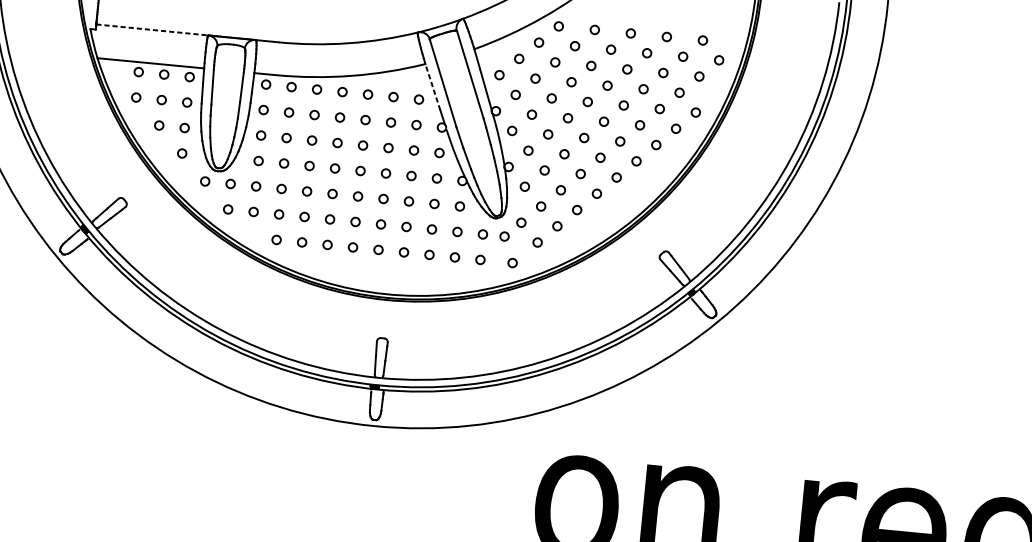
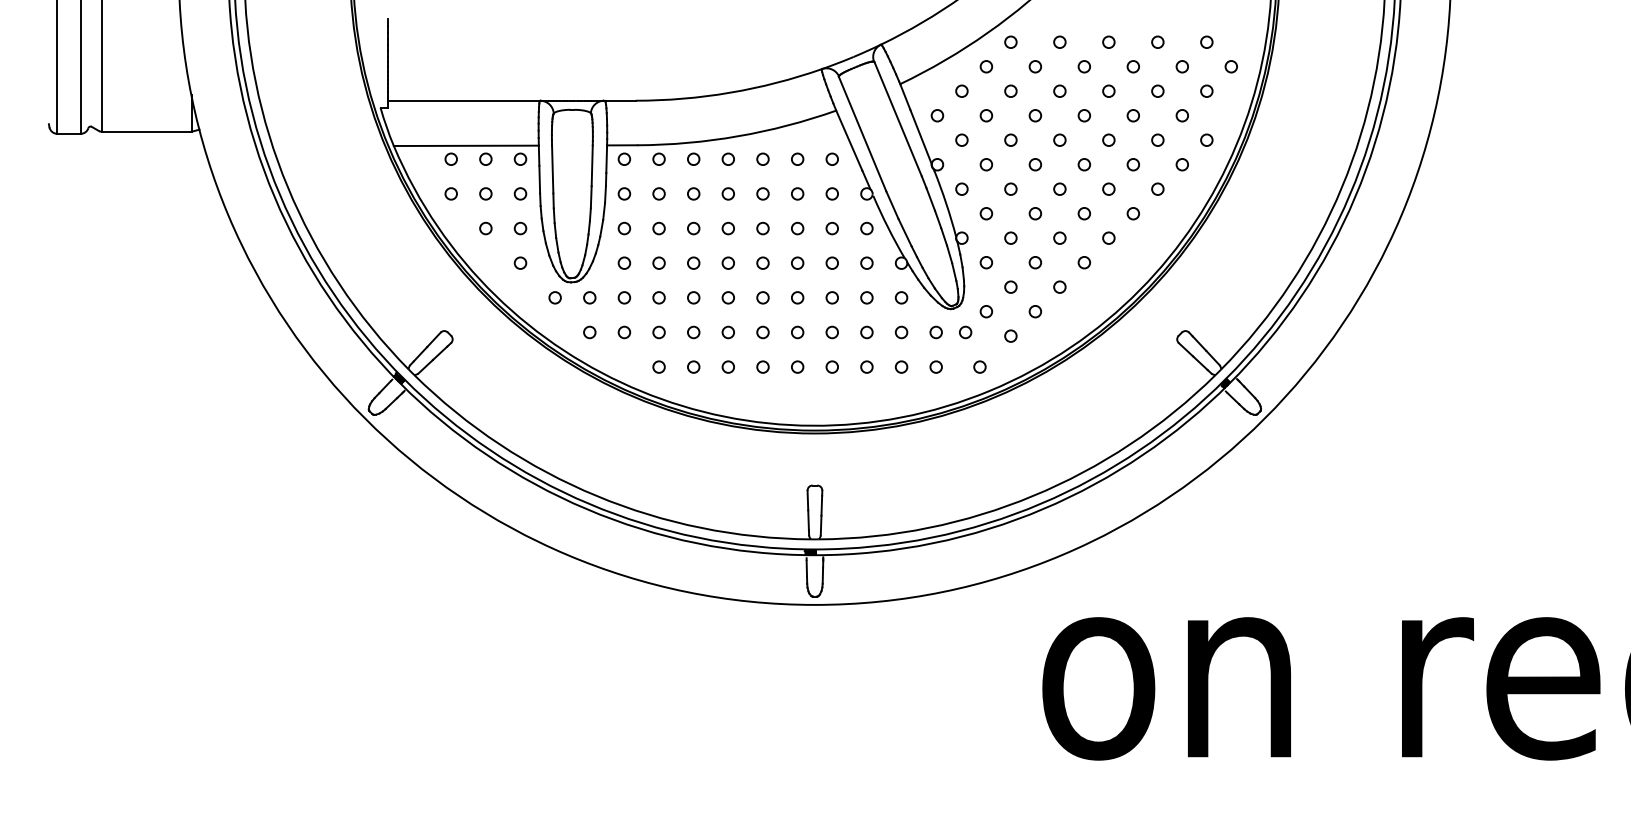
line: (152, 29) -> (464, 100), dashed -> solid
line: (433, 87) -> (849, 140), dashed -> solid

